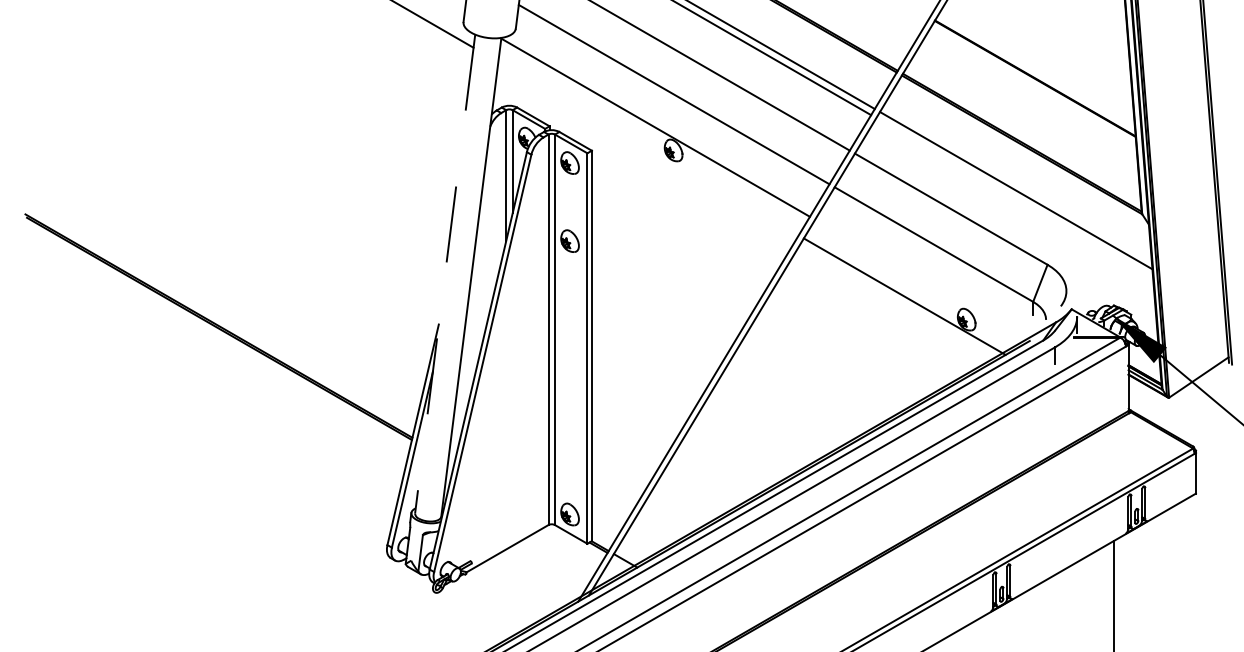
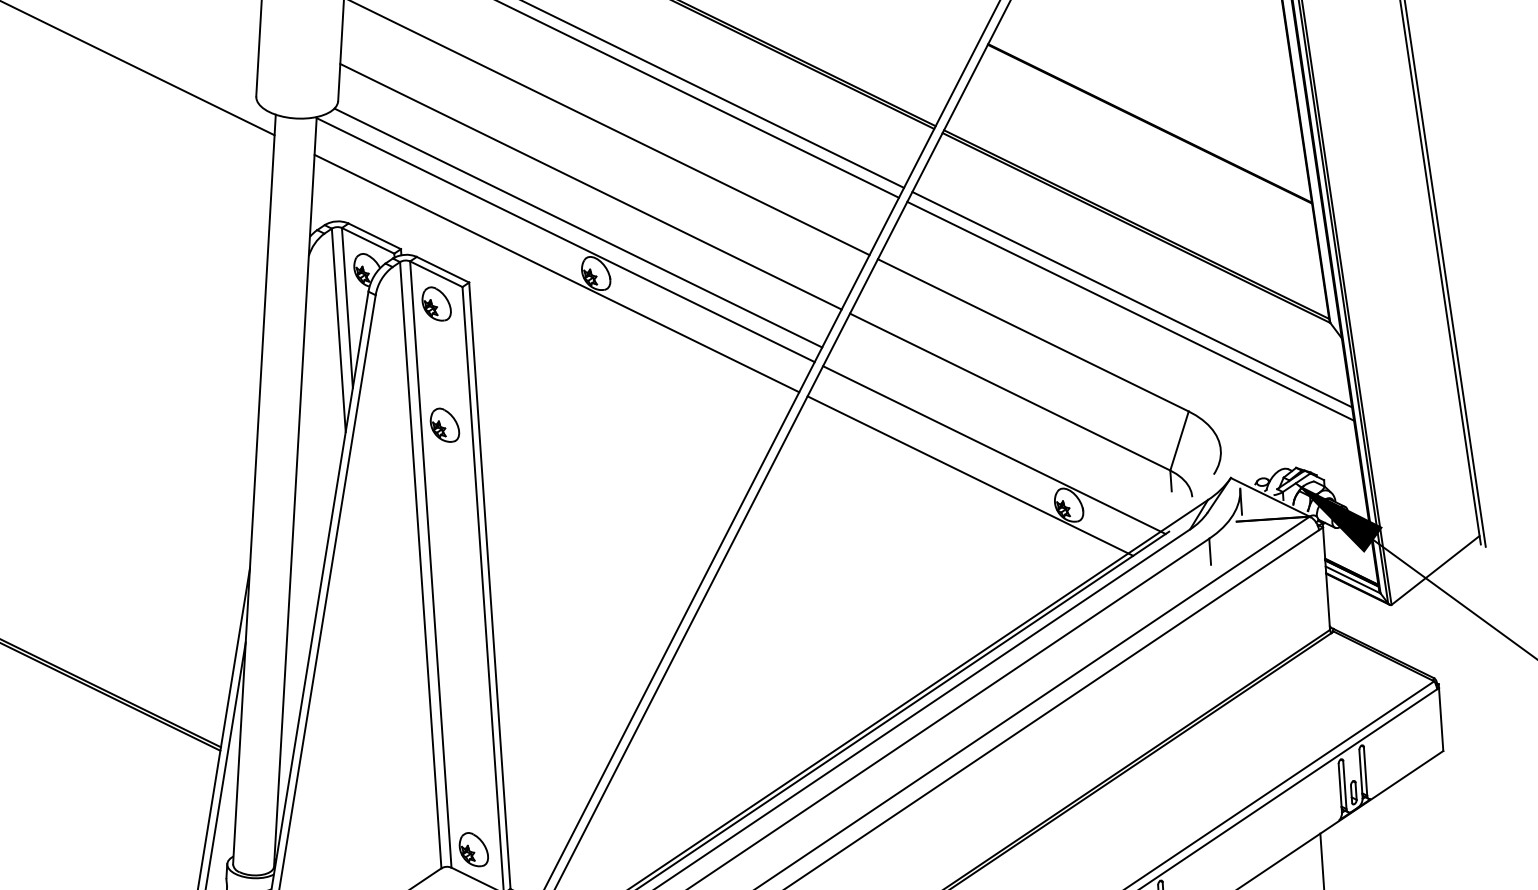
line: (664, 120) -> (578, 227), added
line: (648, 148) -> (556, 273), added
line: (1014, 197) -> (1130, 310), added
line: (445, 274) -> (254, 490), dashed -> solid
line: (921, 280) -> (994, 449), added

